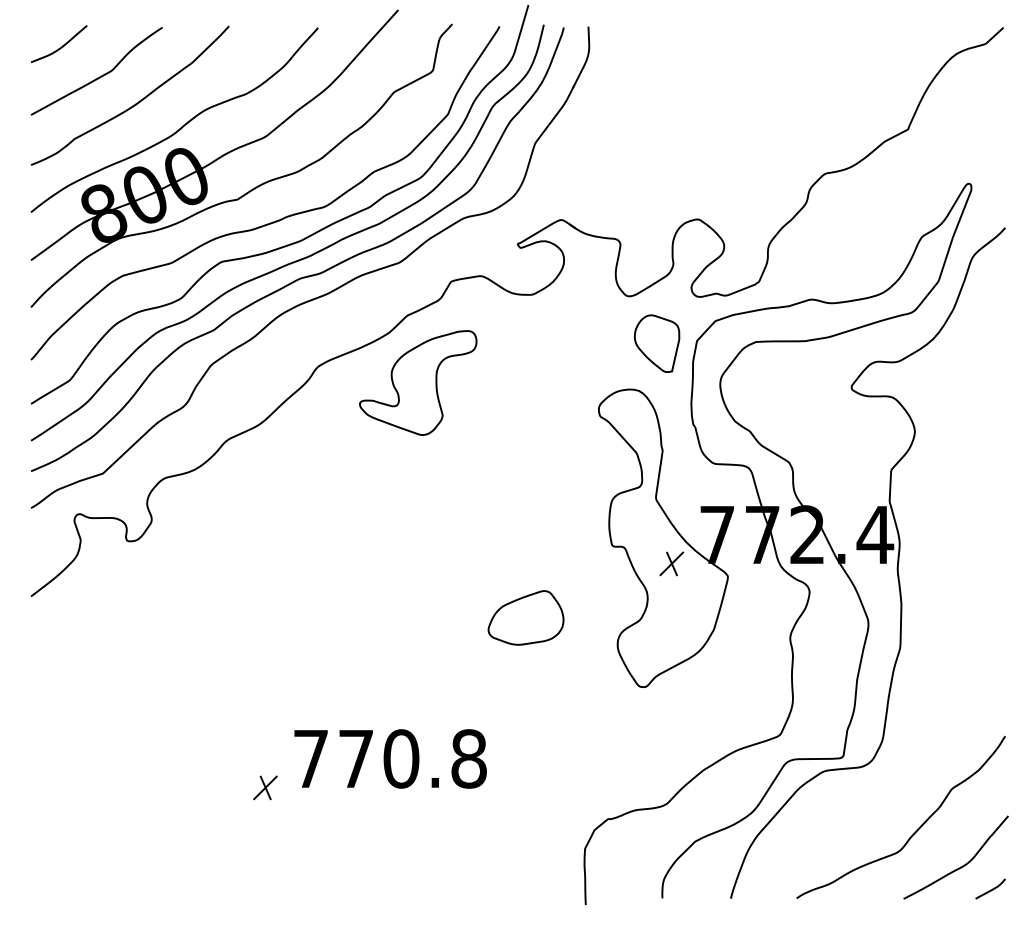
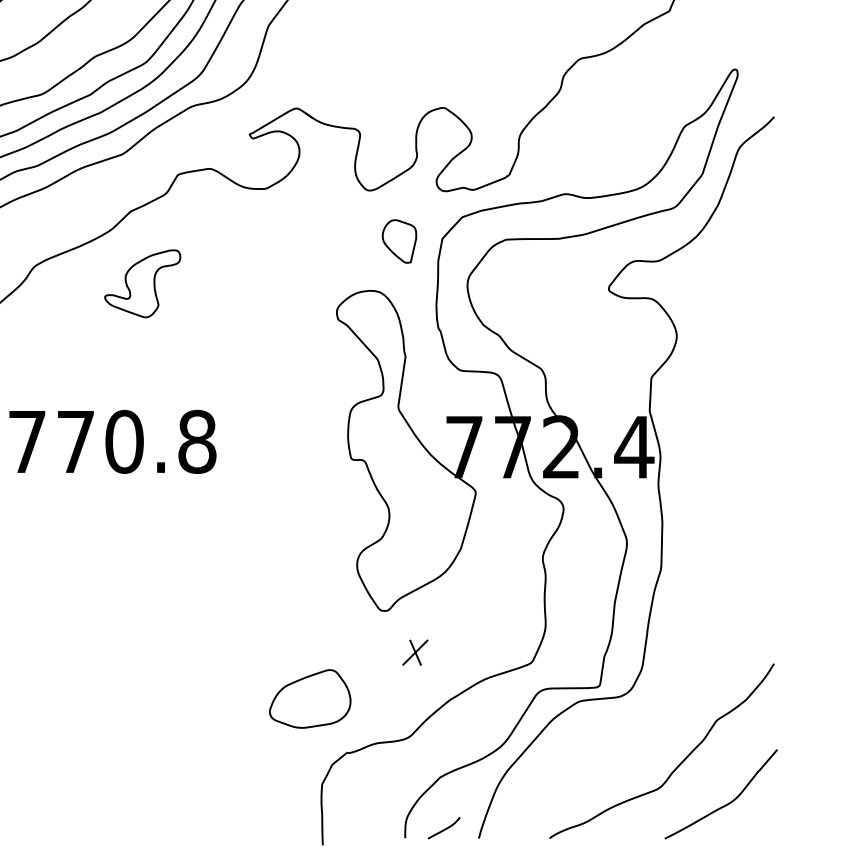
part: (656, 343) -> (398, 241), size x0.7
part: (418, 382) -> (142, 283), size x0.6
part: (671, 563) -> (415, 652), moved
part: (525, 617) -> (309, 698), moved
text: (390, 758) -> (112, 441), moved
curve: (990, 889) -> (444, 828), moved

